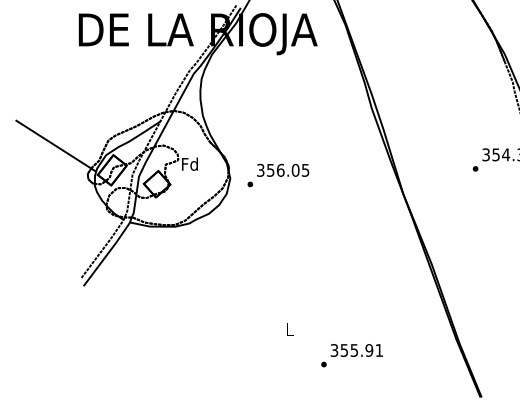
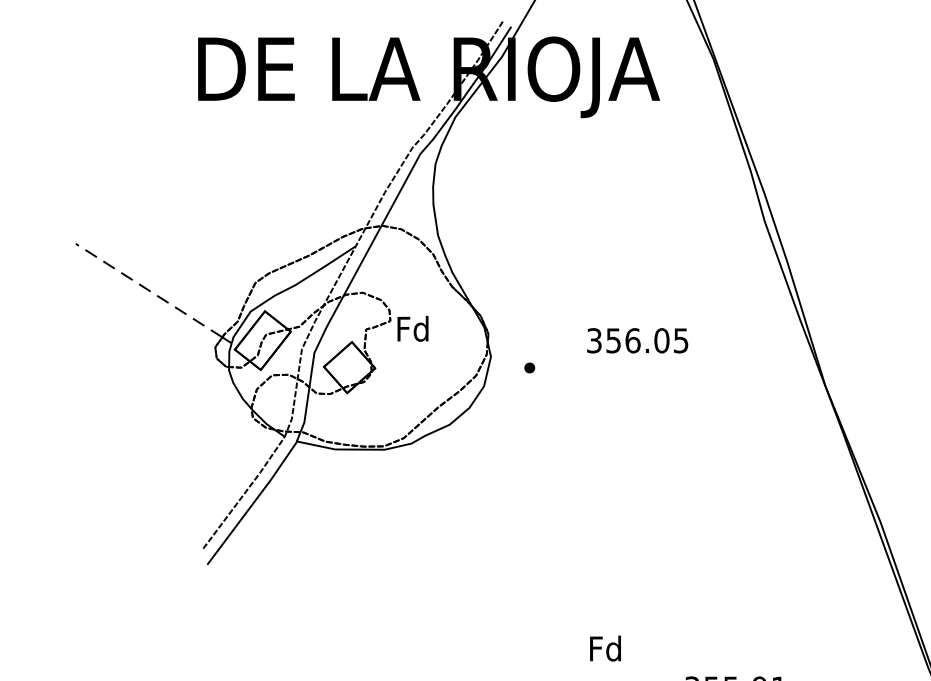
line: (53, 144) -> (149, 290), solid -> dashed
text: (283, 169) -> (638, 339), moved
text: (289, 329) -> (605, 648), L -> Fd

